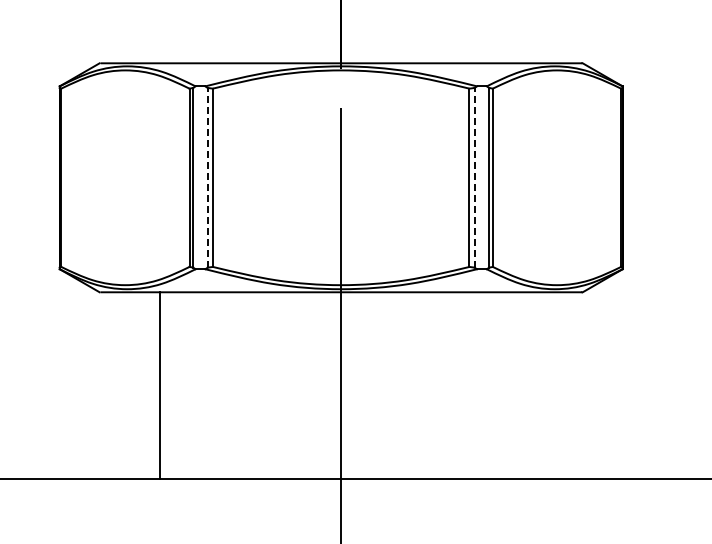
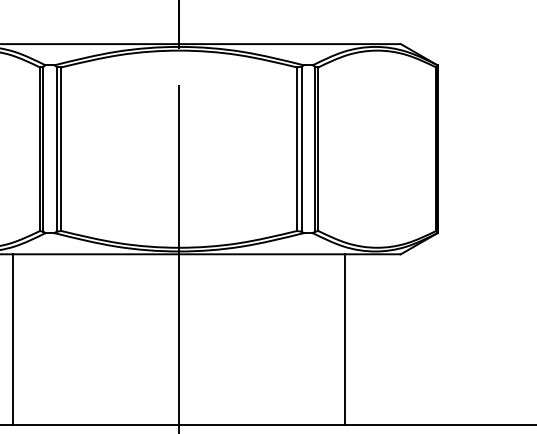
line: (207, 177) -> (56, 148), dashed -> solid
line: (474, 177) -> (301, 148), dashed -> solid
line: (522, 385) -> (345, 339), added

